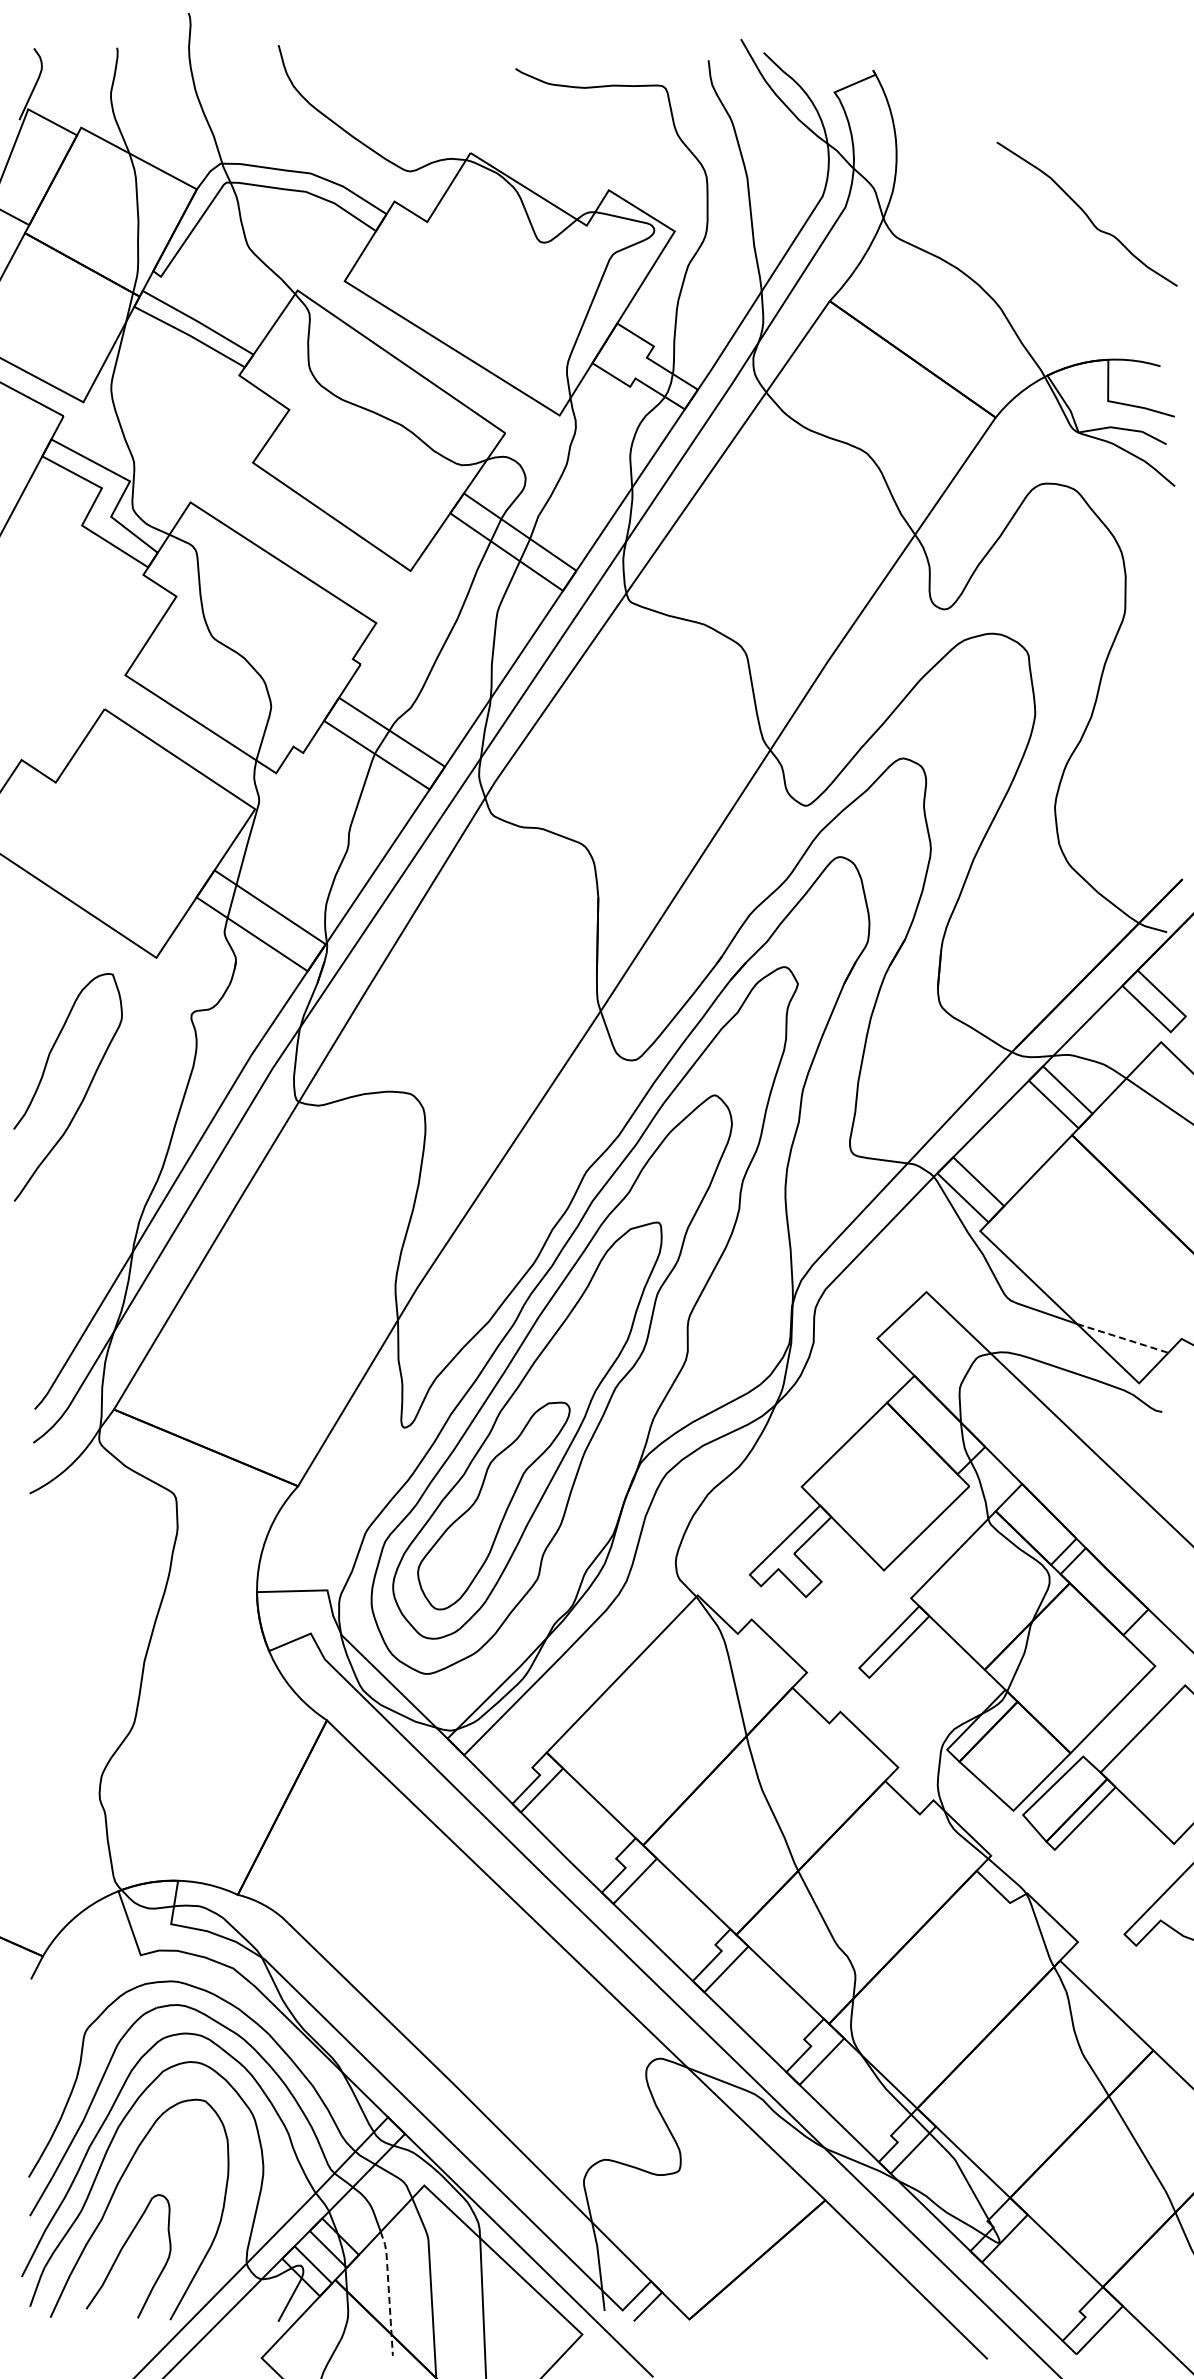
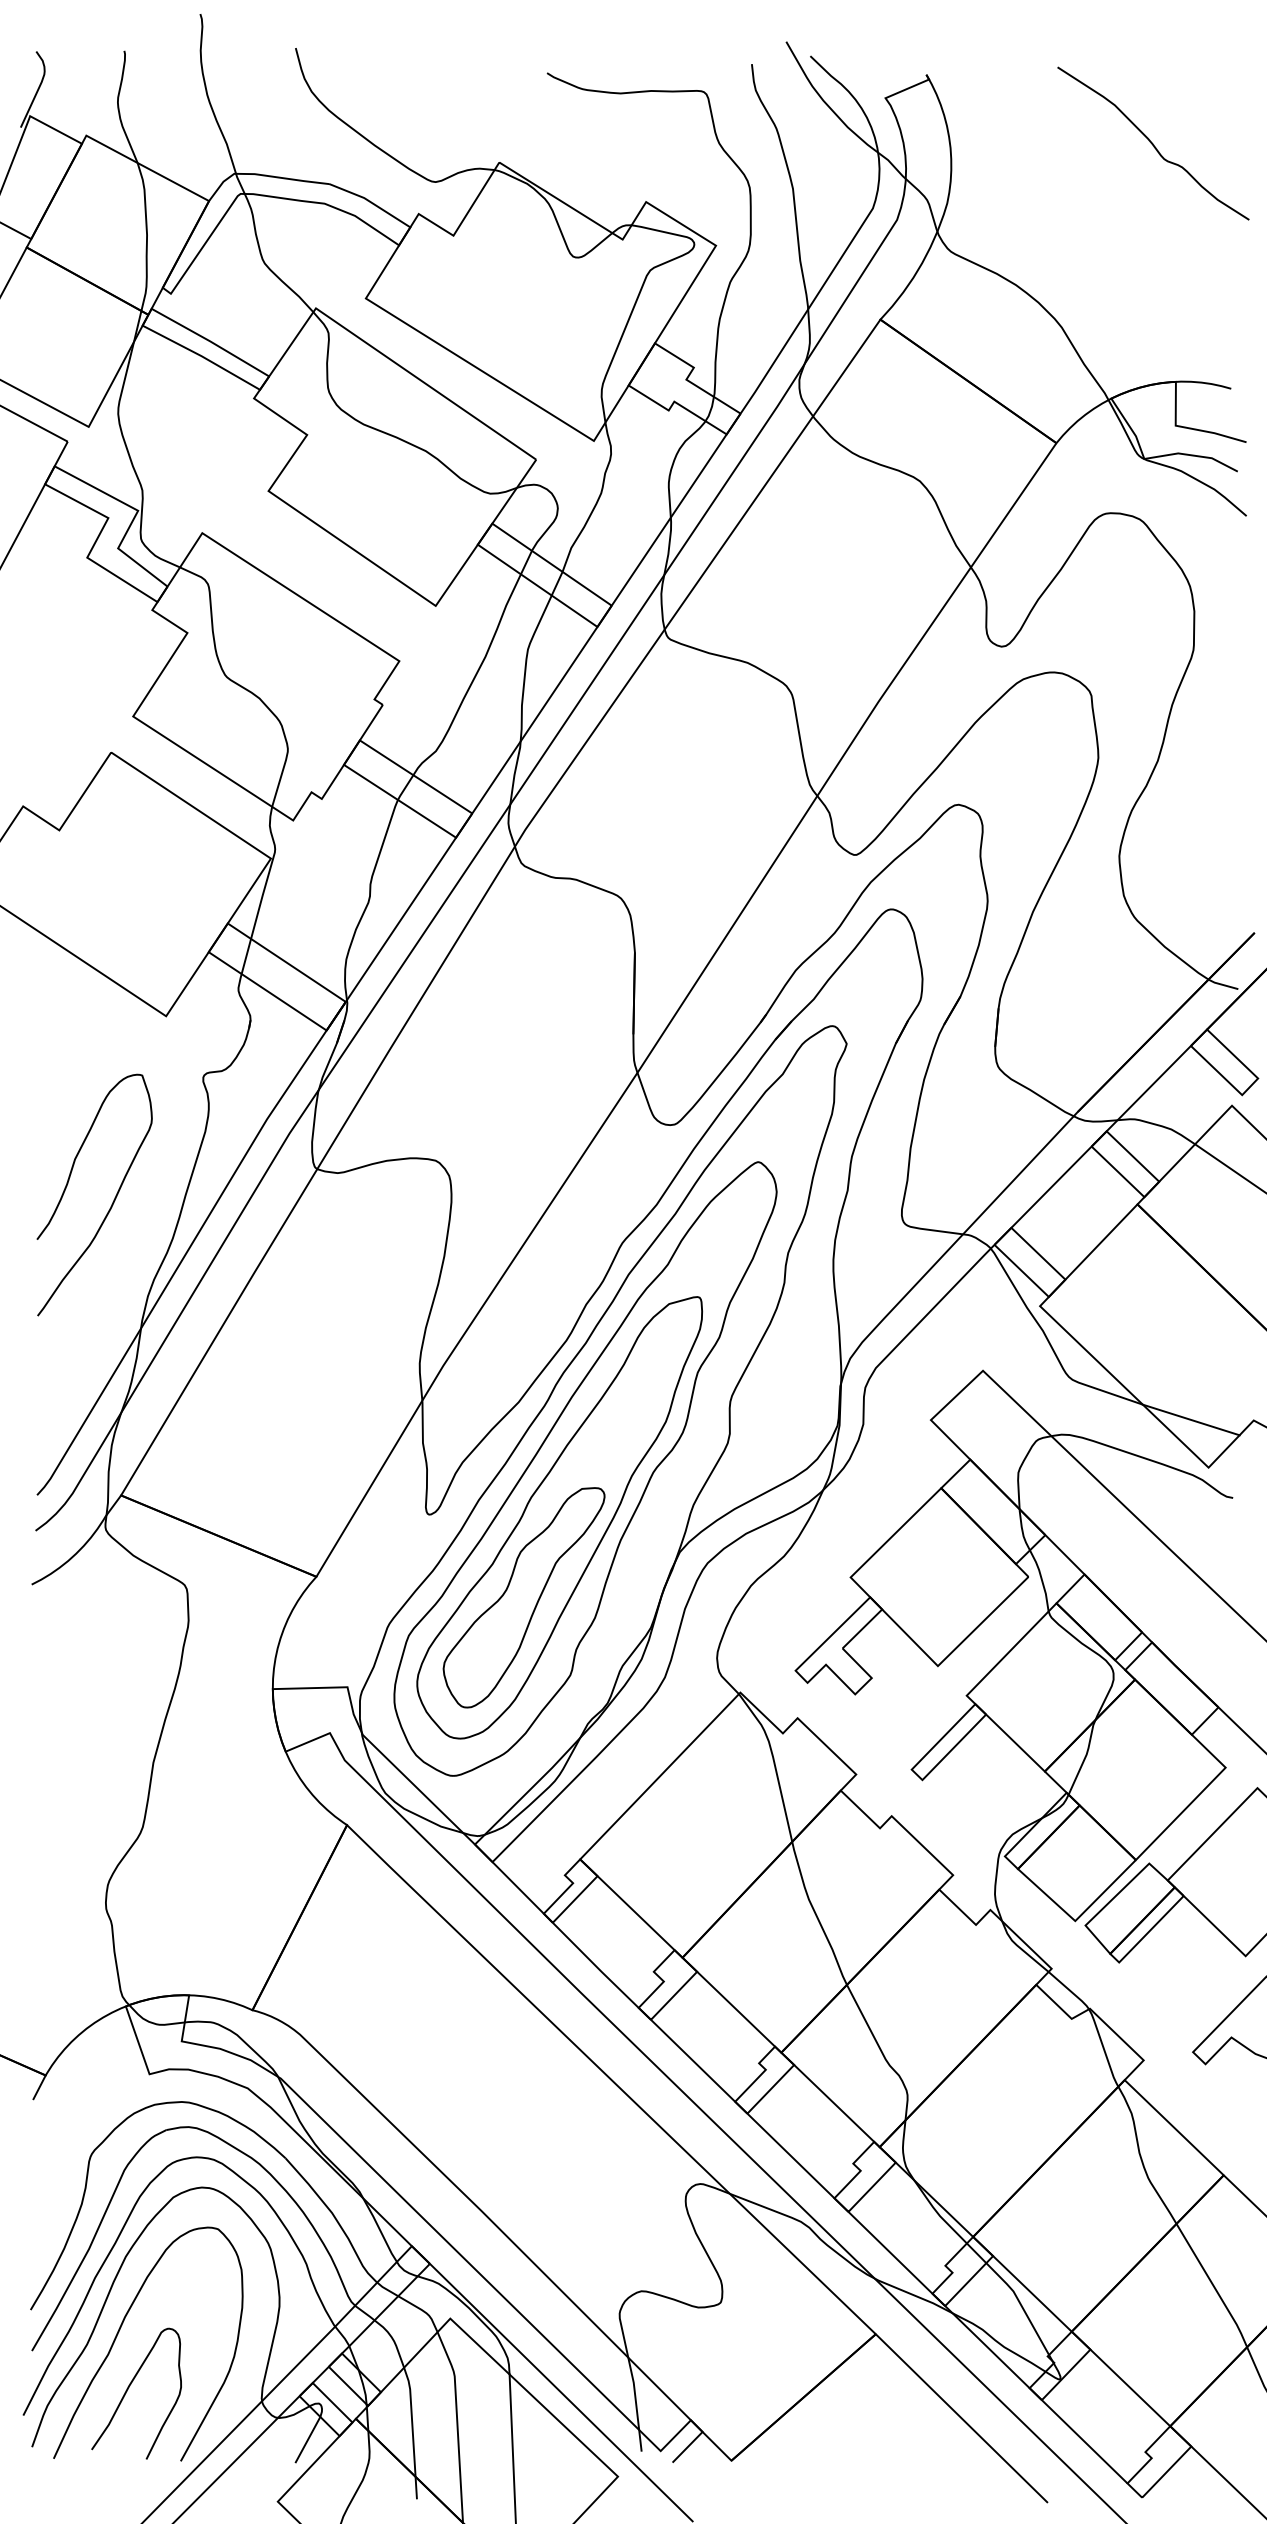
curve: (1086, 213) -> (1152, 142), moved
curve: (83, 1096) -> (111, 1204), moved
line: (1122, 1338) -> (1190, 1420), dashed -> solid
line: (388, 2292) -> (412, 2432), dashed -> solid

